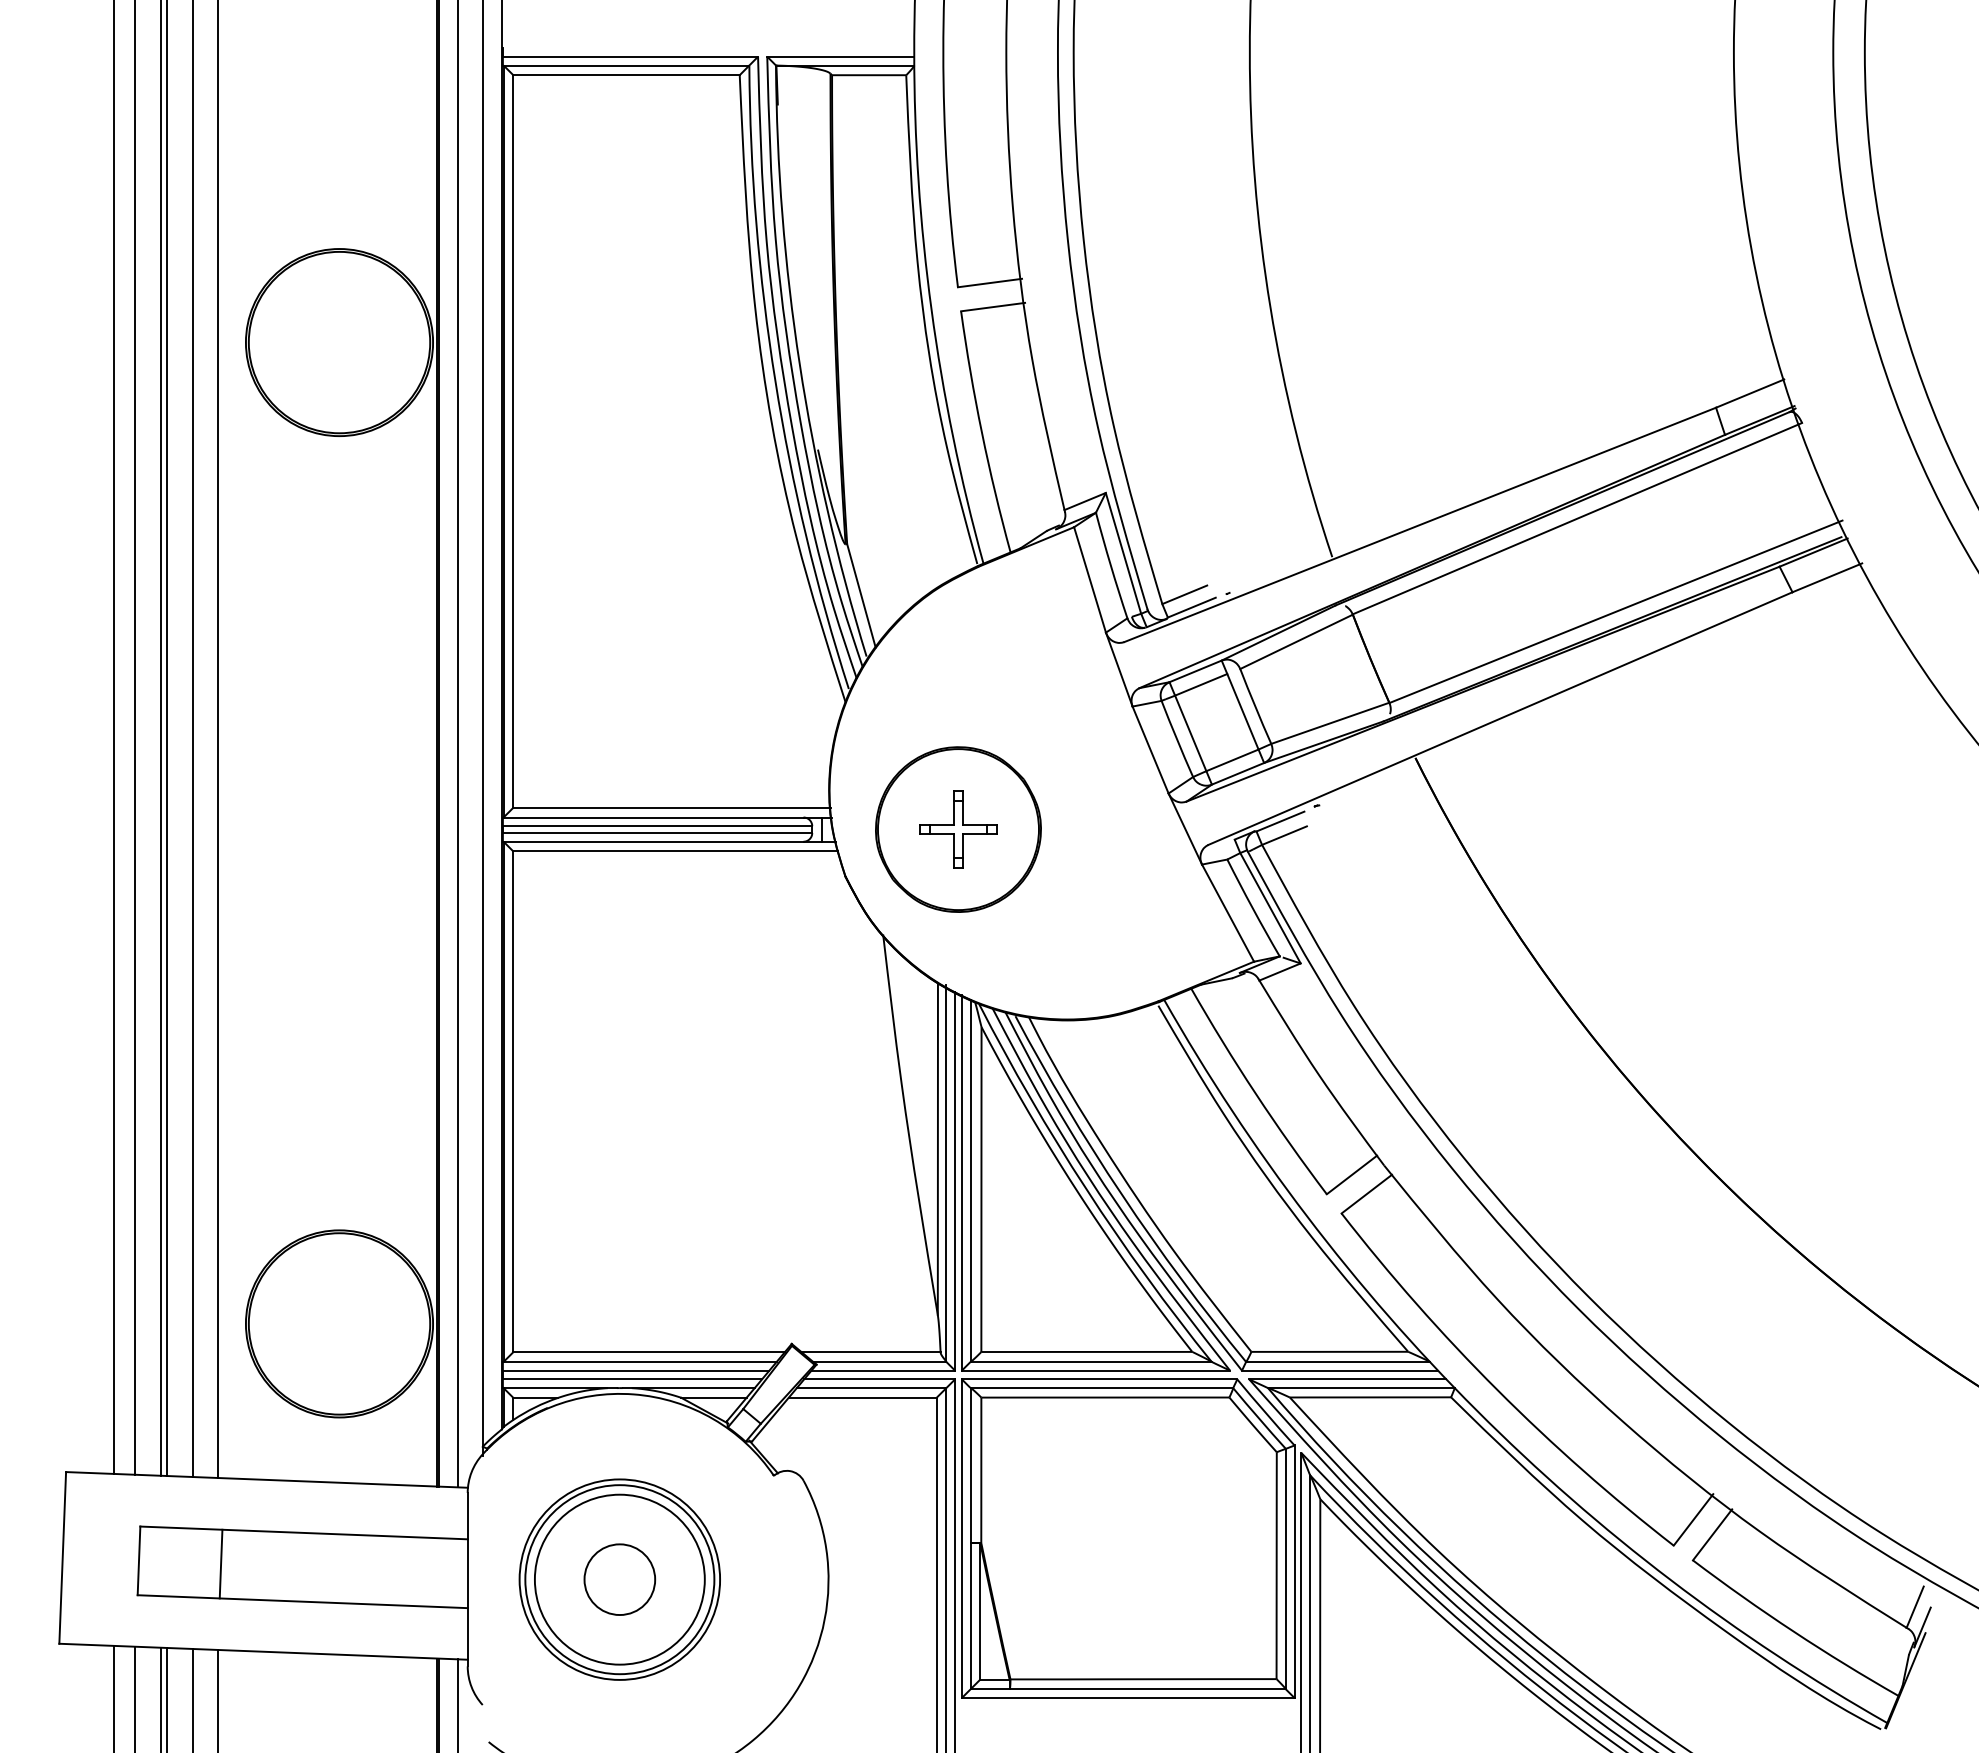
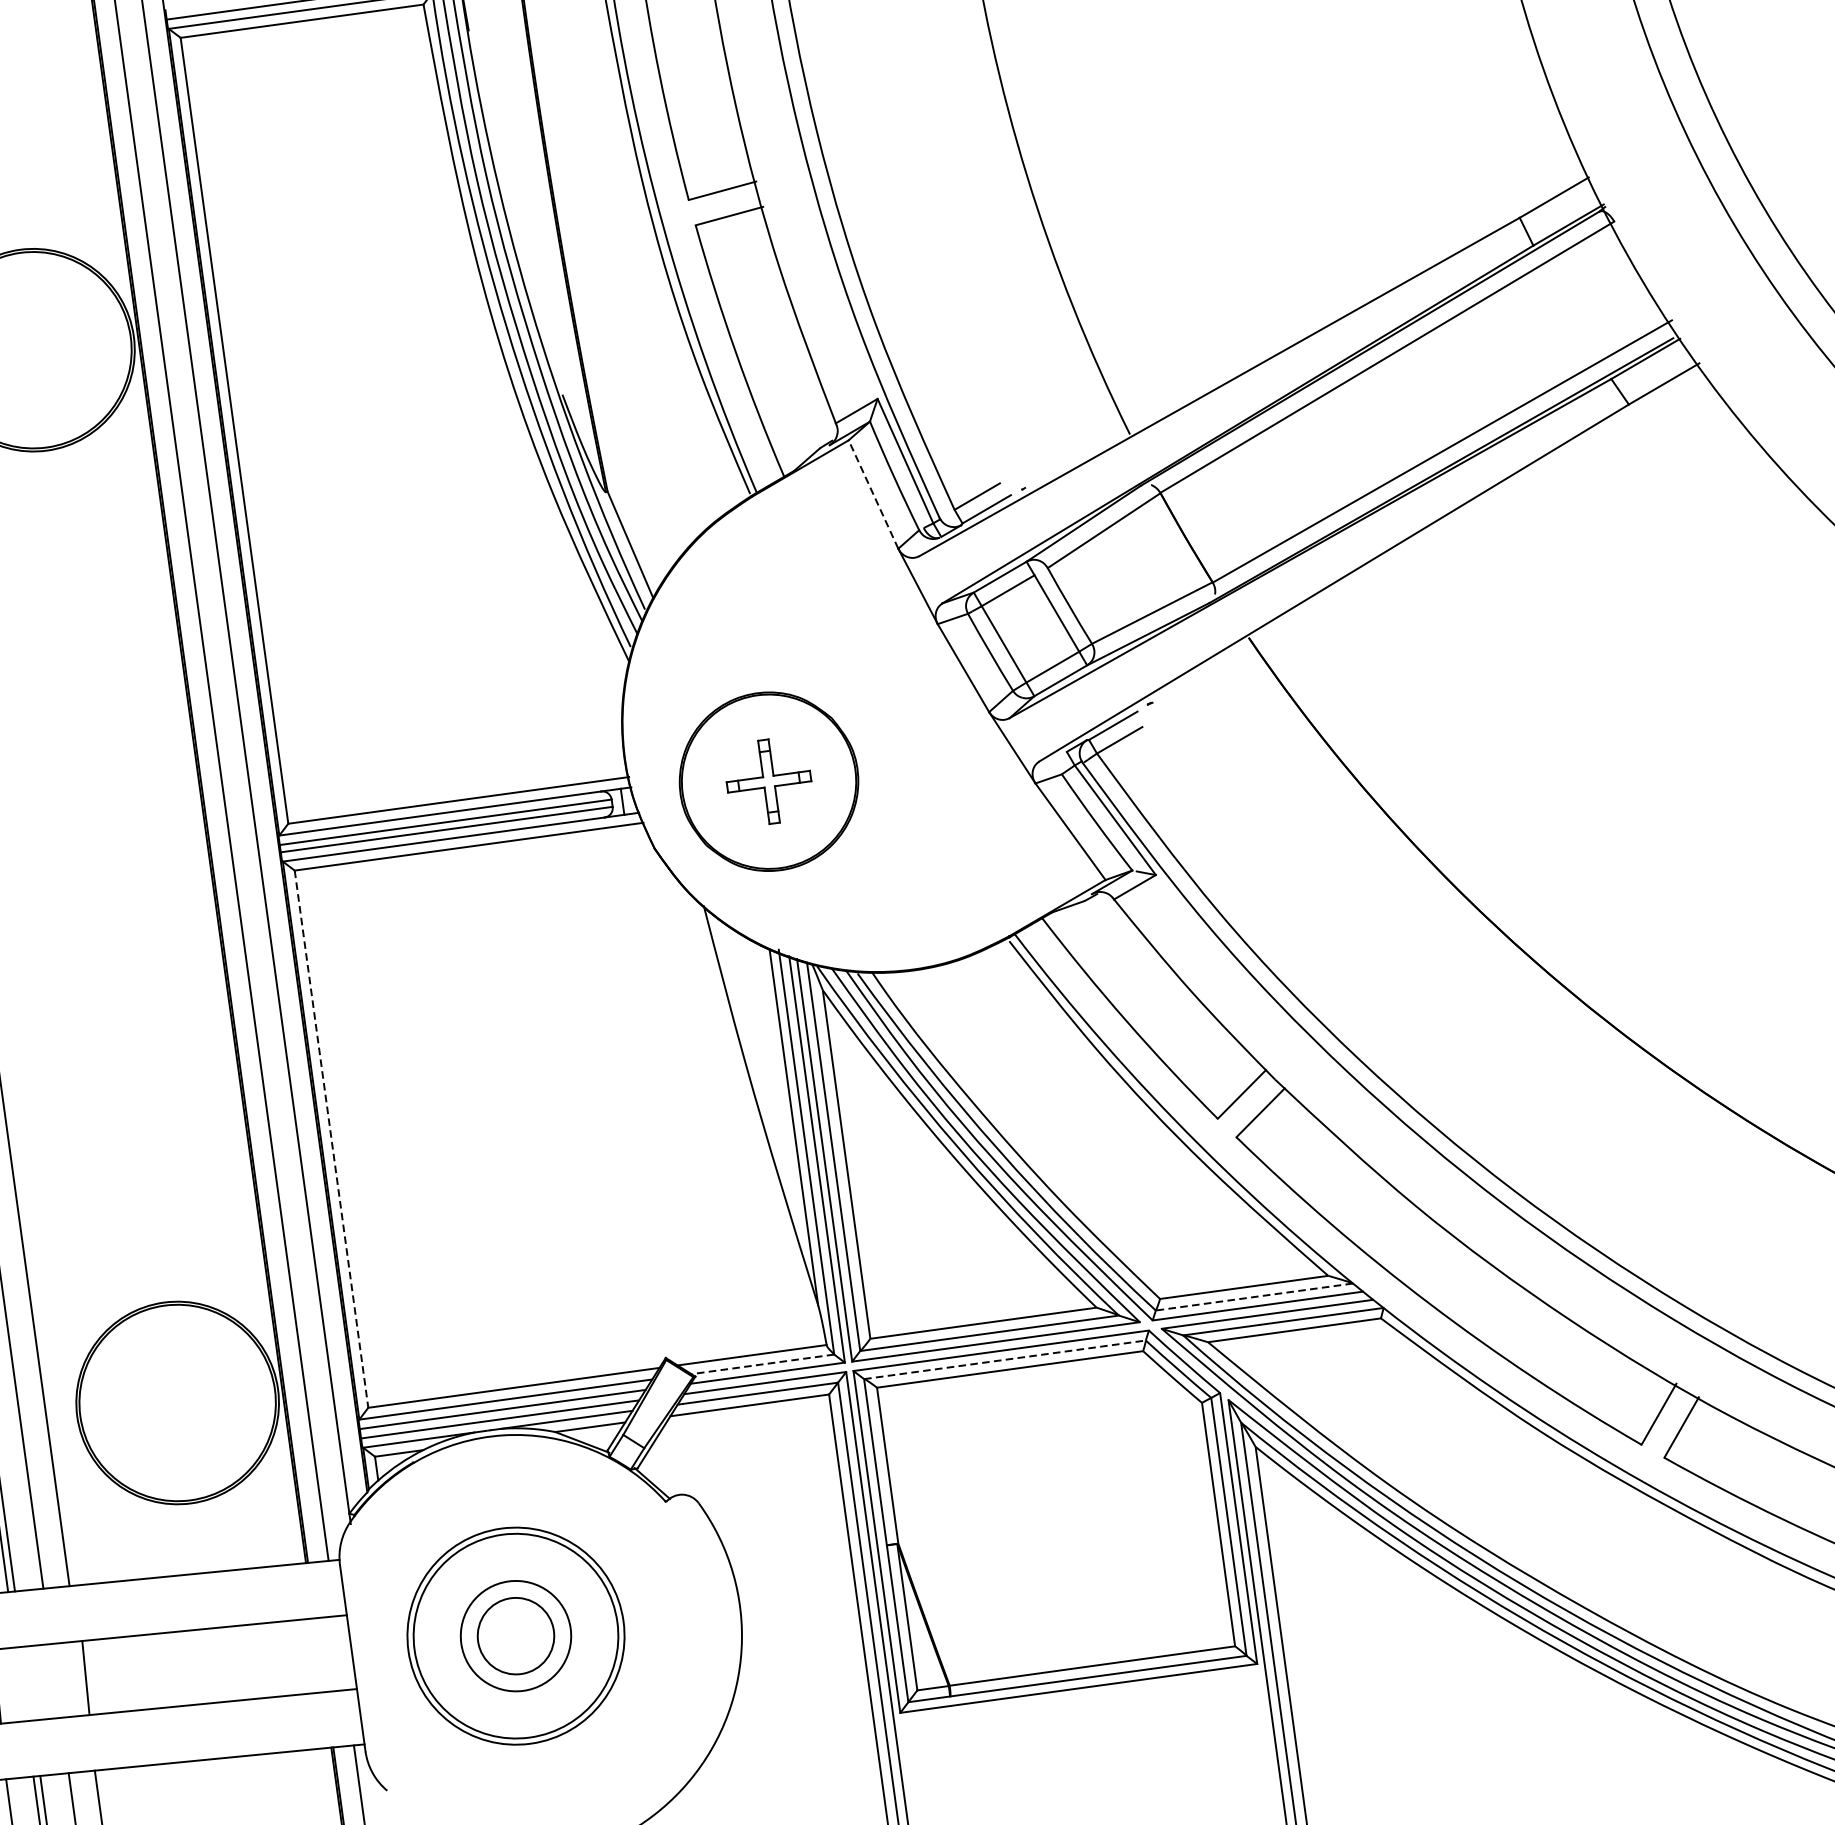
line: (1089, 579) -> (872, 494), solid -> dashed
line: (513, 1102) -> (331, 1139), solid -> dashed
line: (879, 1361) -> (762, 1363), solid -> dashed
line: (1337, 1361) -> (1253, 1296), solid -> dashed
line: (1102, 1388) -> (1005, 1360), solid -> dashed
circle: (619, 1579) -> (515, 1636), size x0.6

